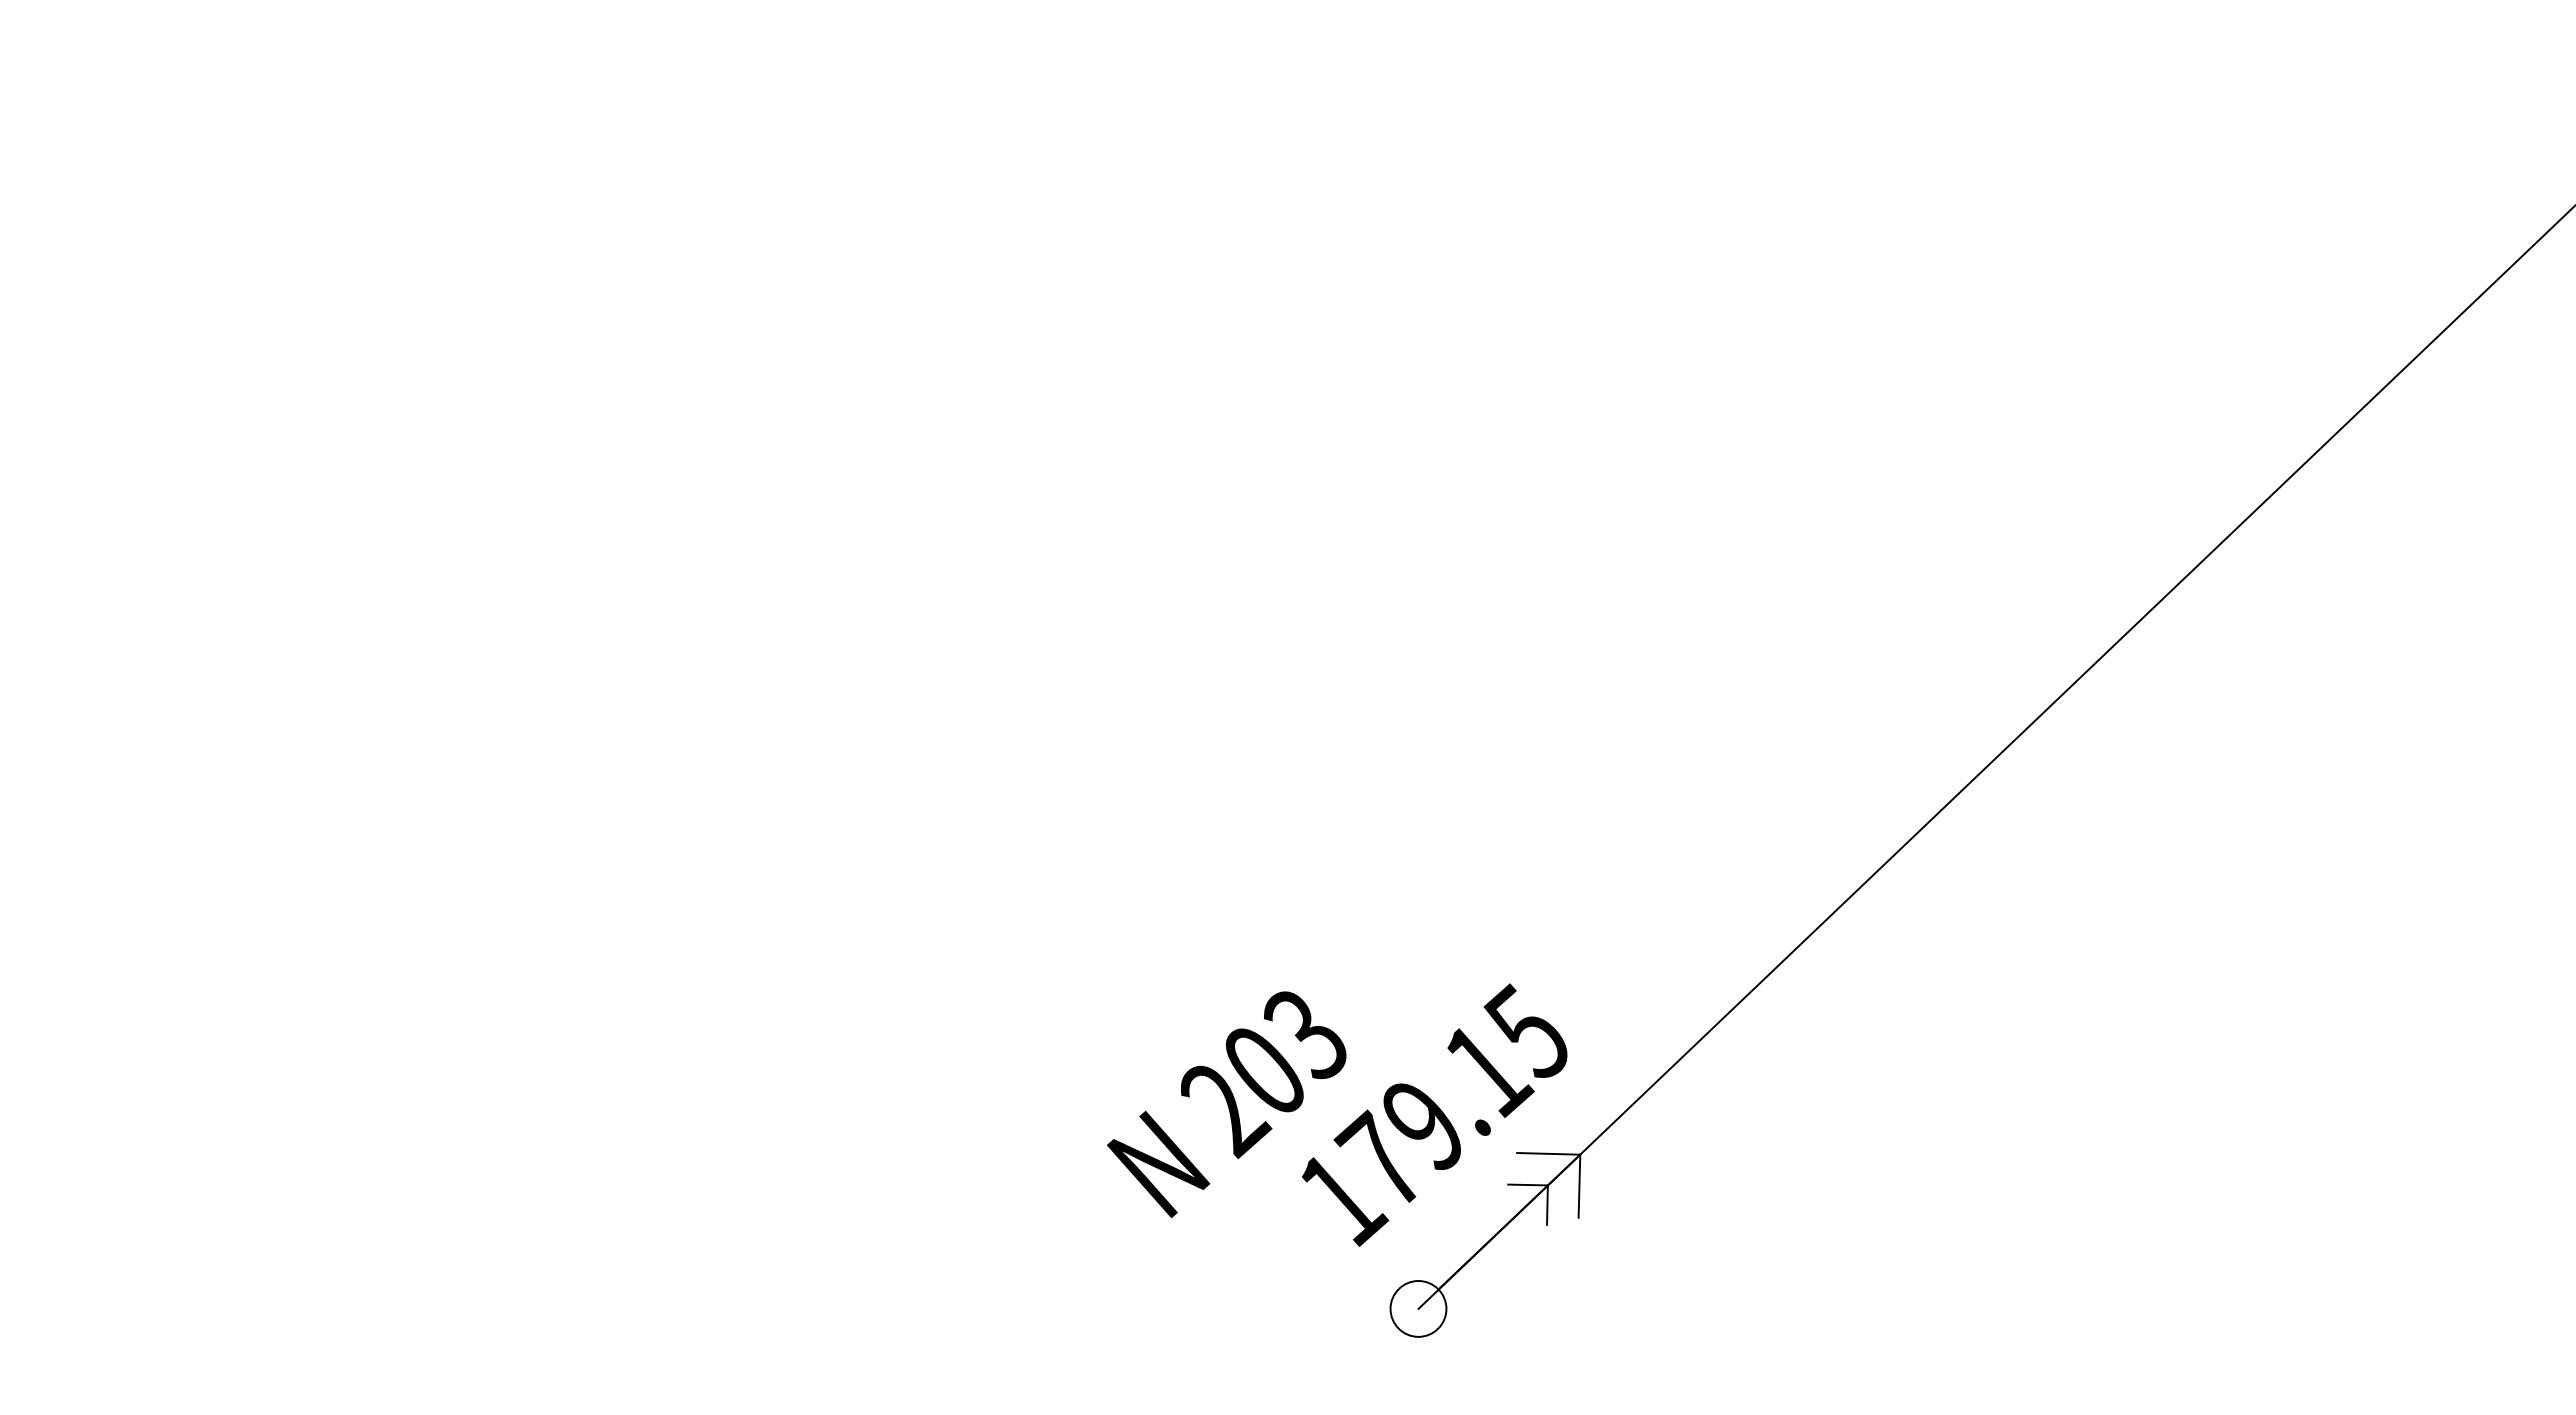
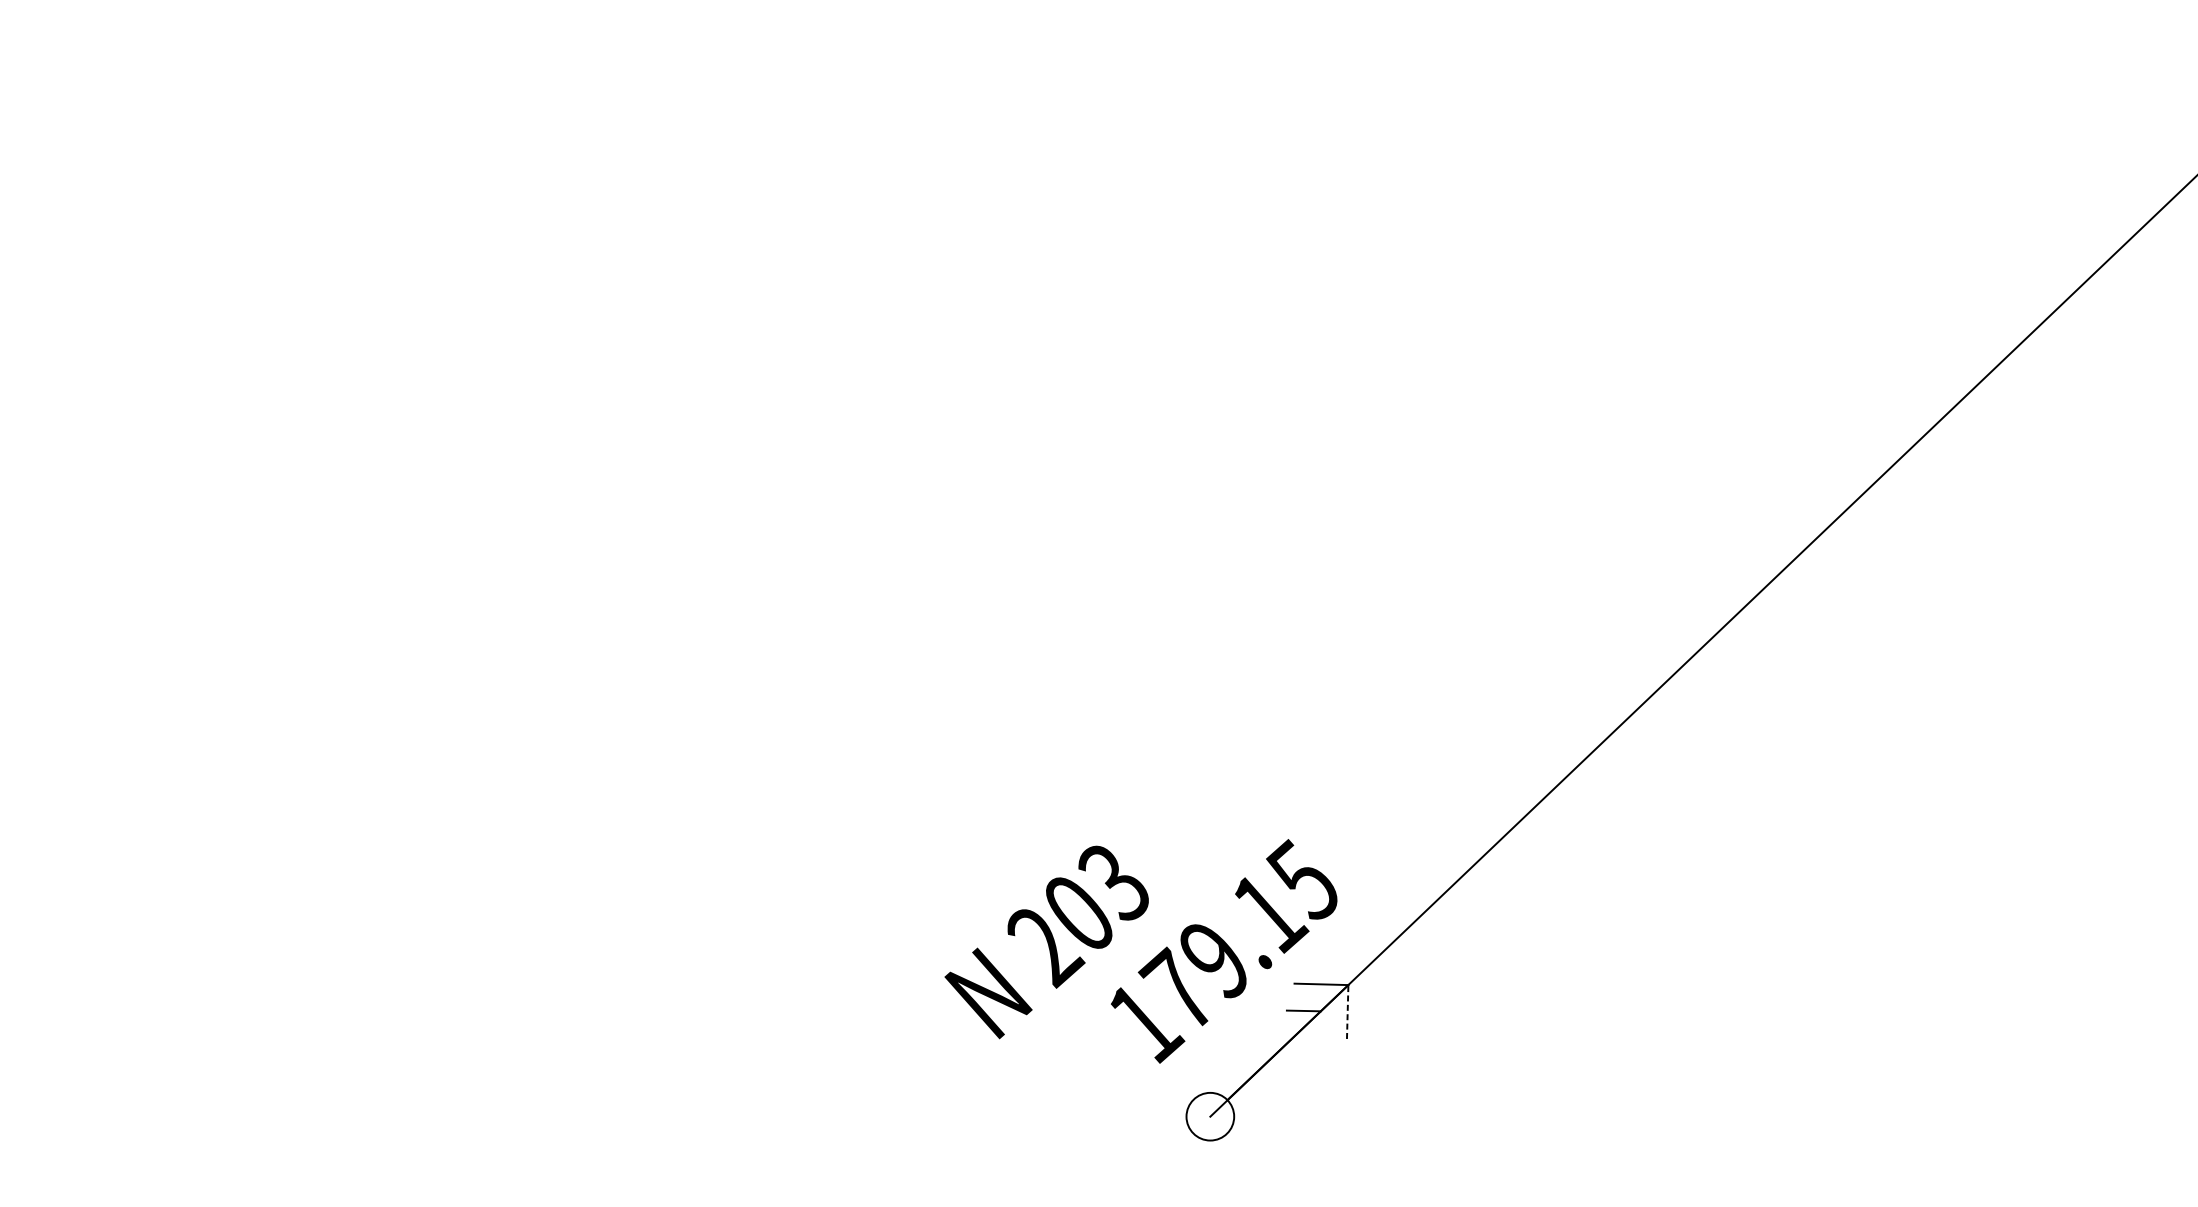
line: (1579, 1186) -> (1347, 1012), solid -> dashed
line: (1547, 1204) -> (1320, 1027), removed

